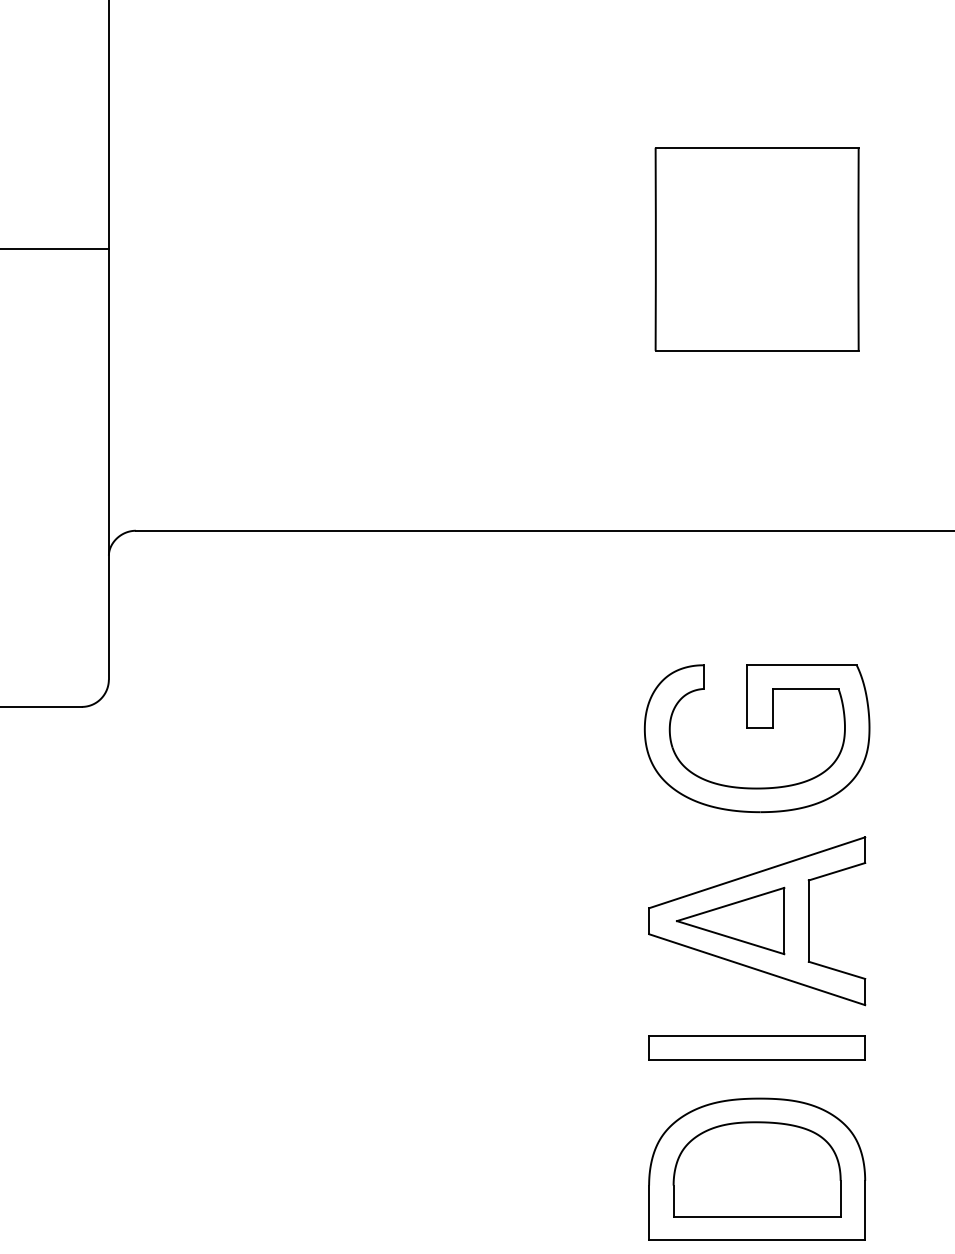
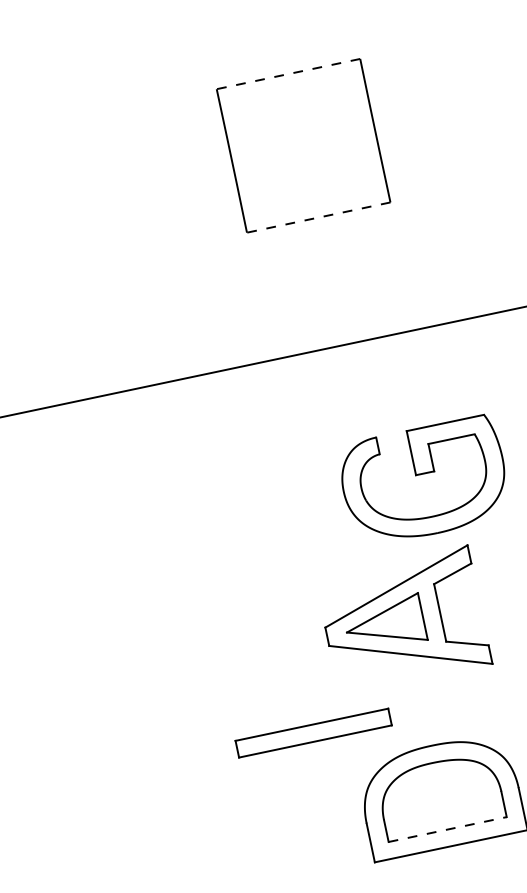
line: (757, 147) -> (288, 73), solid -> dashed
line: (757, 350) -> (318, 217), solid -> dashed
part: (756, 728) -> (422, 474), moved
part: (756, 1047) -> (313, 732), moved
line: (757, 1216) -> (447, 829), solid -> dashed

